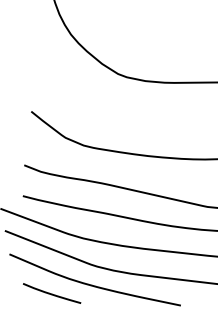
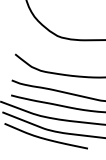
line: (52, 292) -> (25, 142), removed

